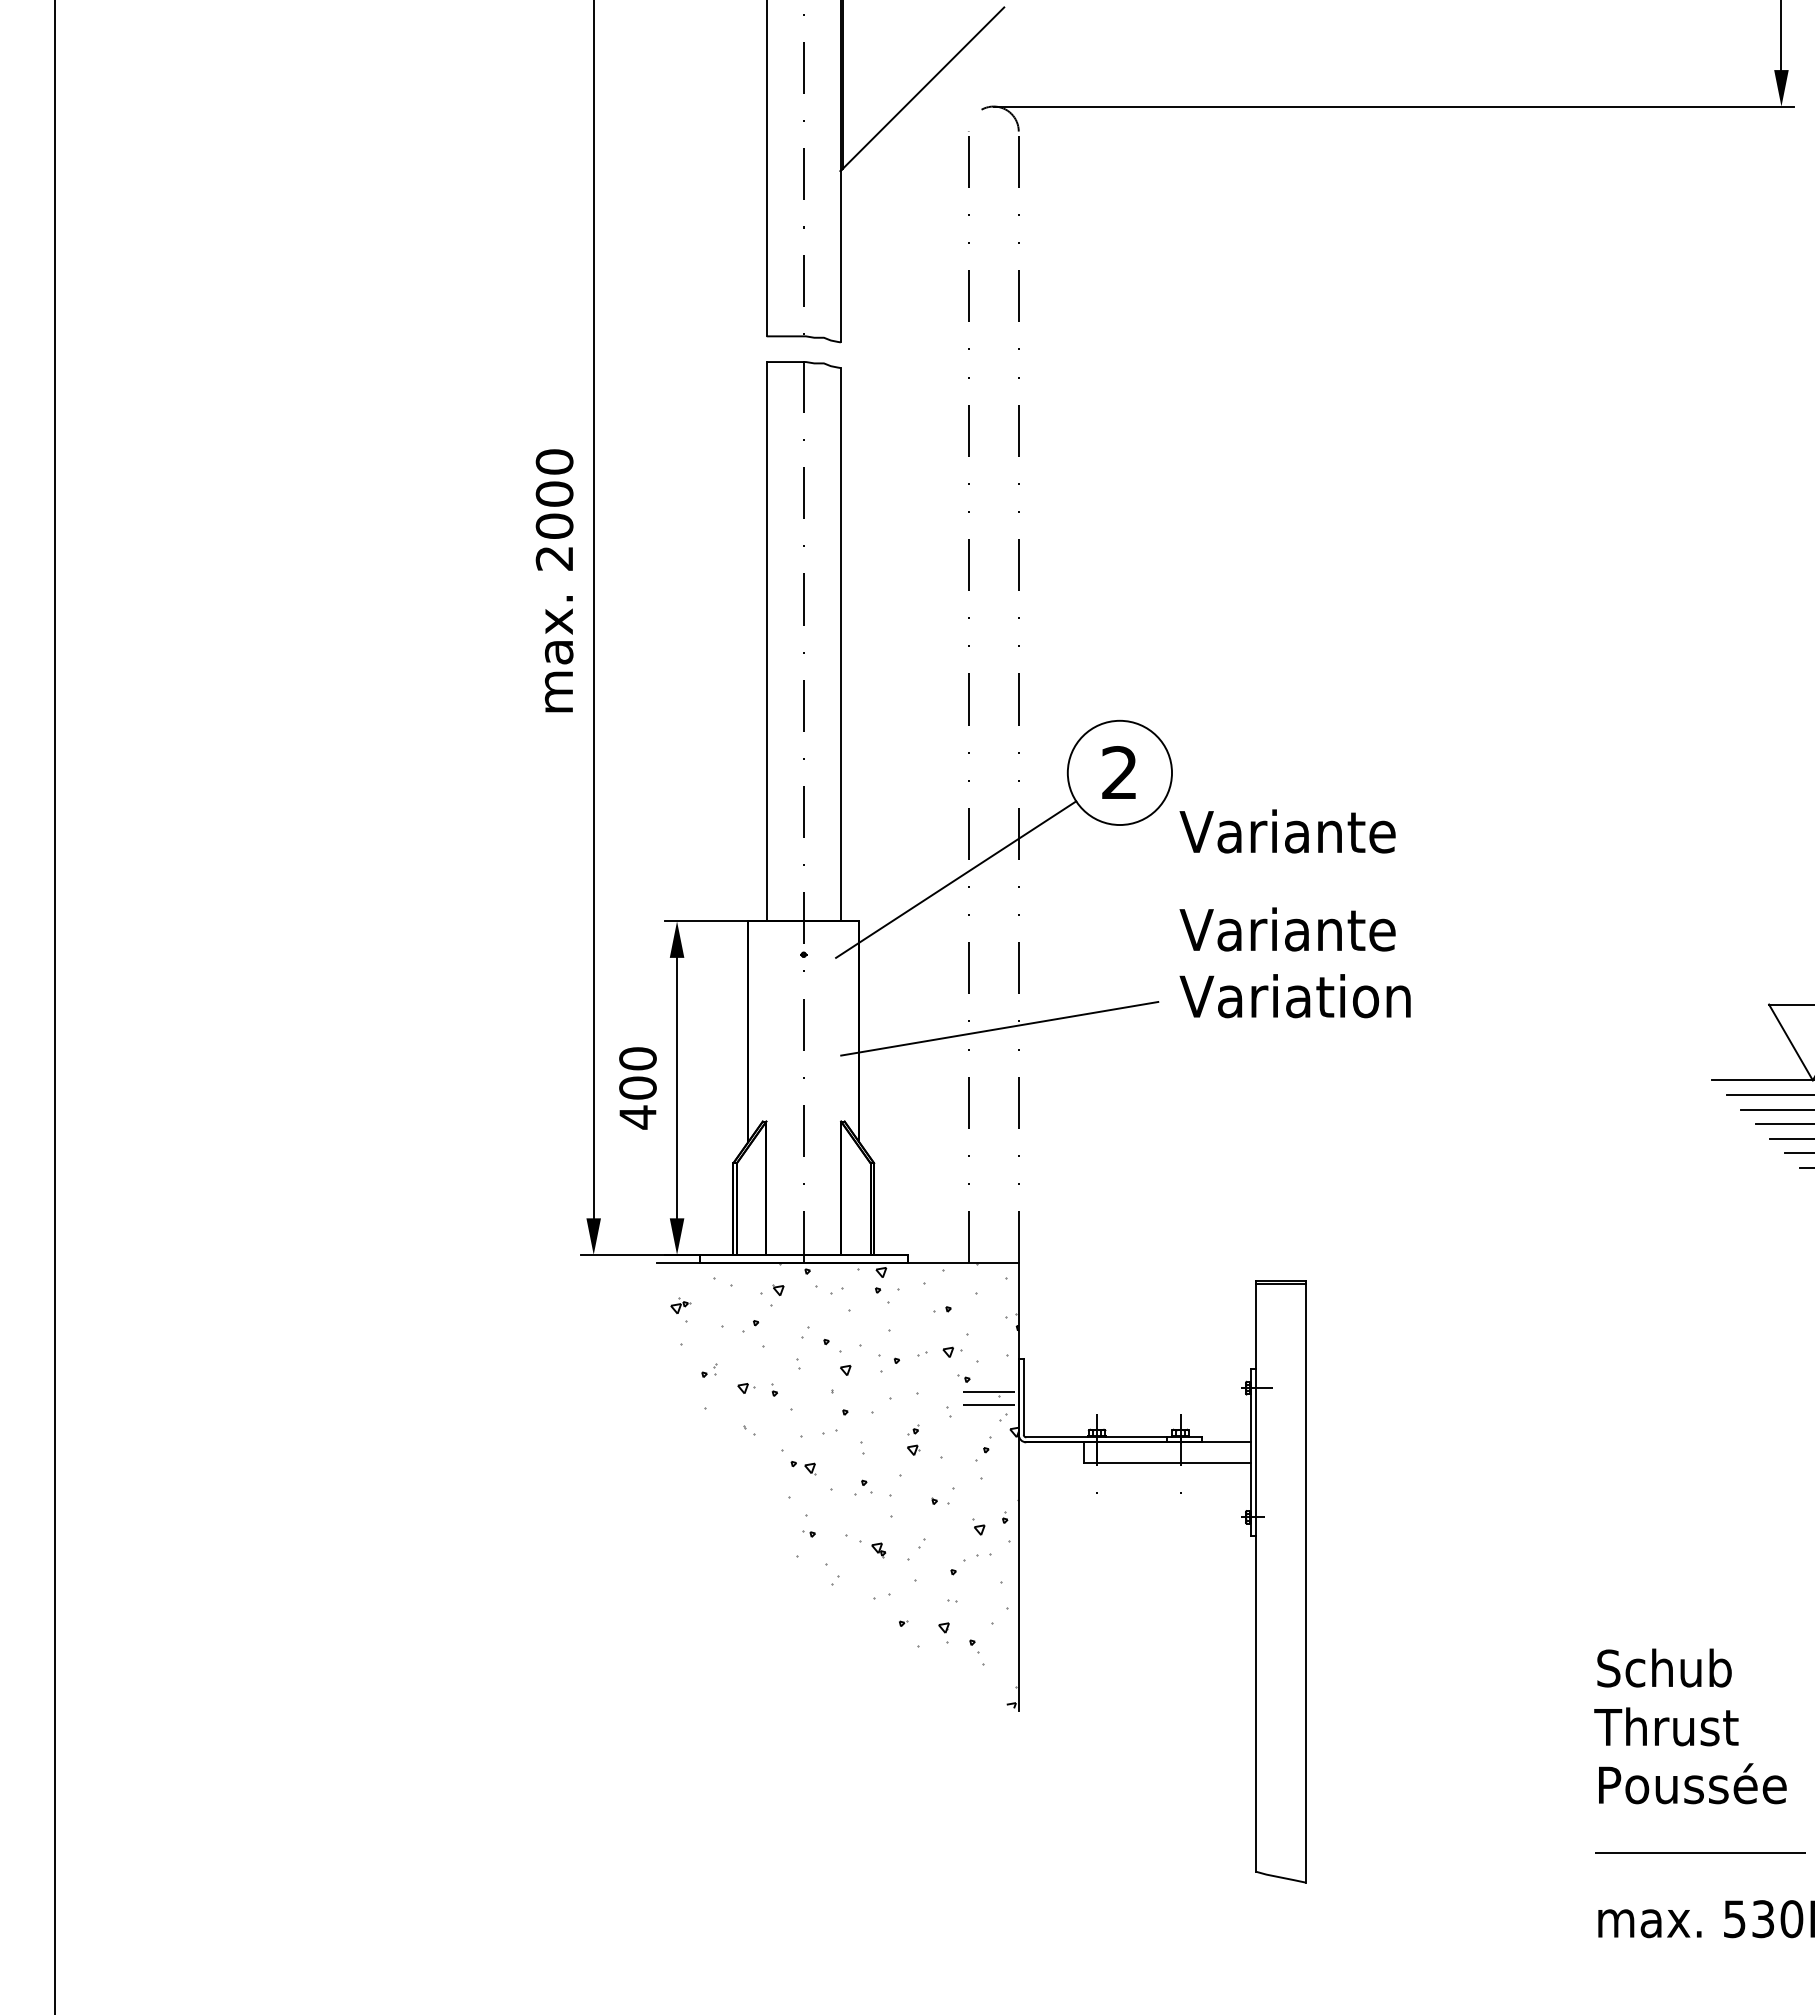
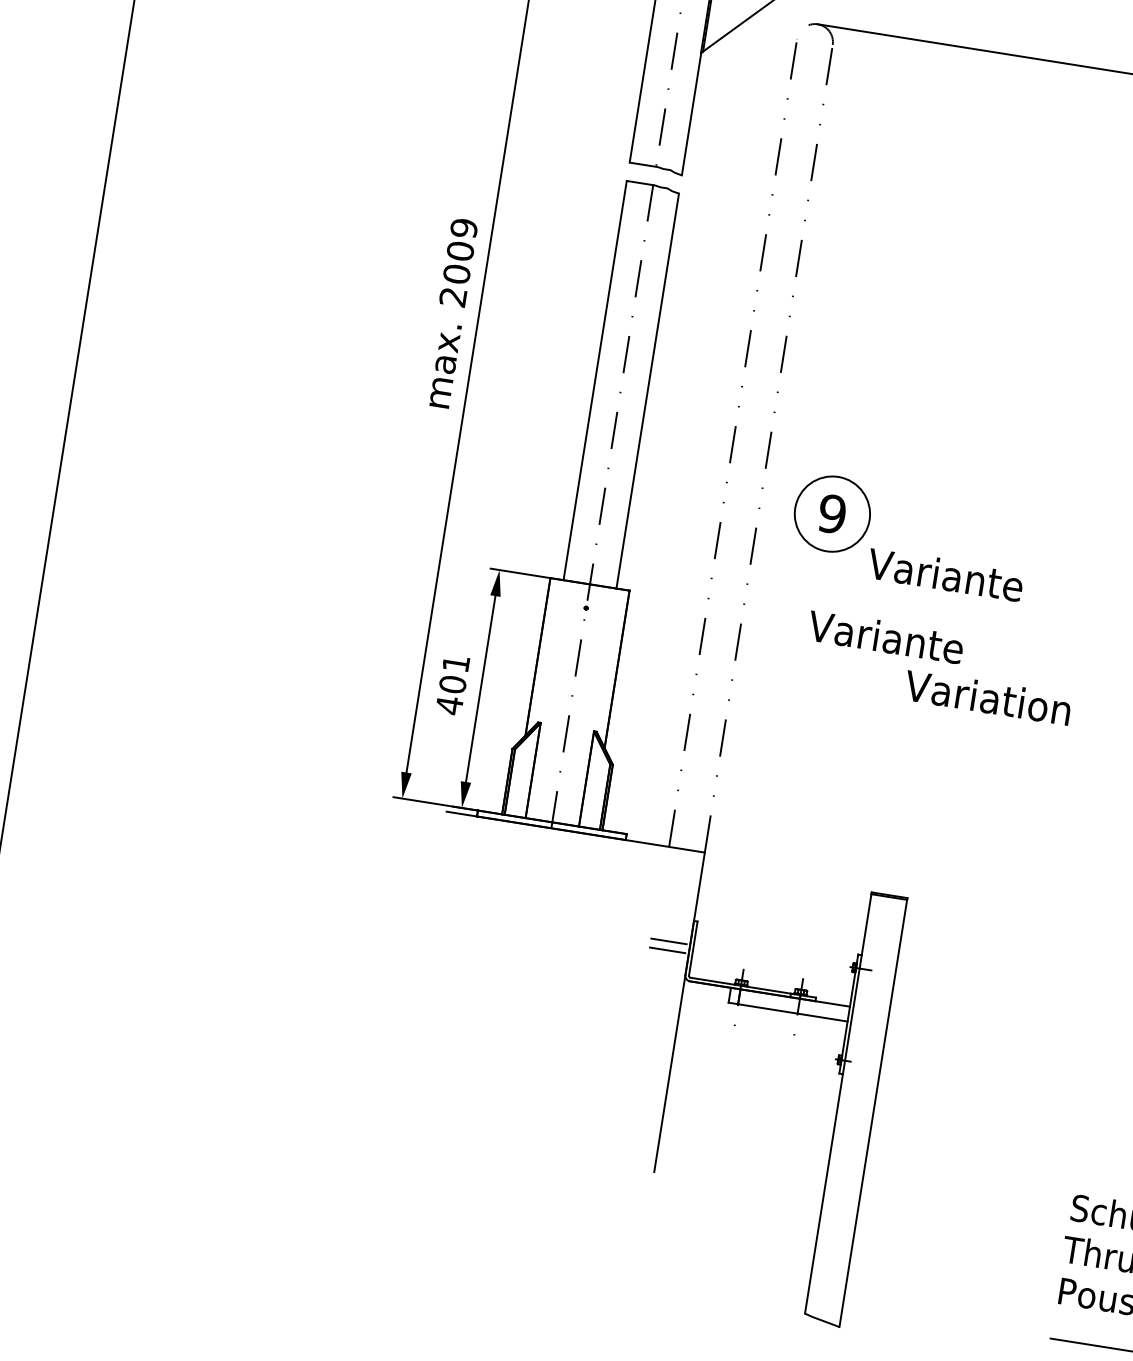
text: (554, 461) -> (464, 227), 2000 -> 2009
text: (1119, 772) -> (832, 513), 2 -> 9
line: (956, 879) -> (703, 571), removed
text: (1287, 929) -> (885, 637), moved
text: (1294, 996) -> (987, 697), moved
line: (999, 1028) -> (717, 682), removed
text: (637, 1058) -> (455, 663), 400 -> 401
hatch: (844, 1486) -> (555, 992), removed

